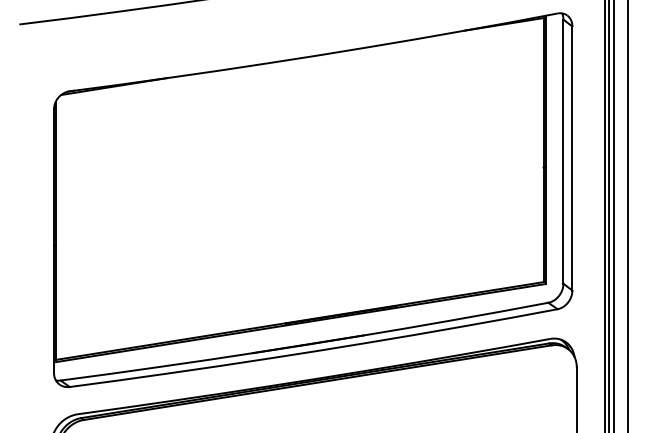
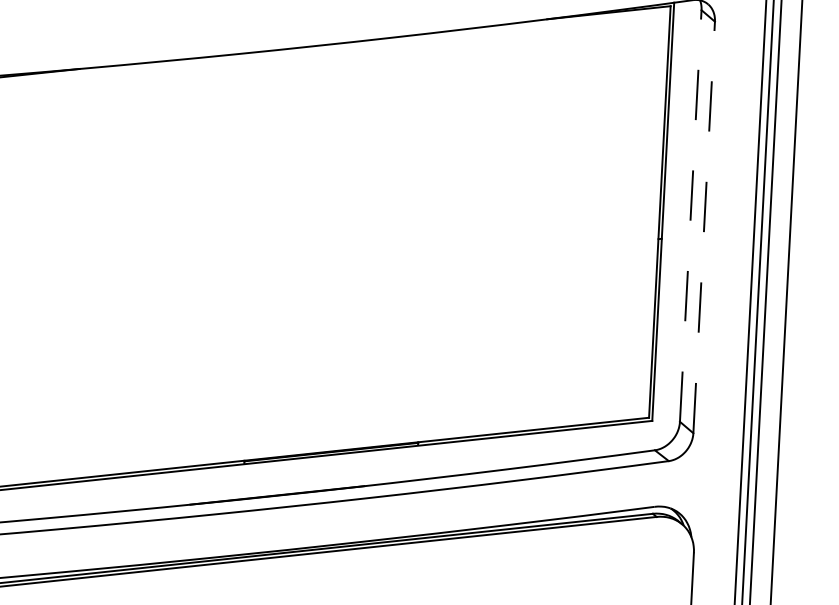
line: (563, 151) -> (690, 215), solid -> dashed
line: (572, 158) -> (704, 227), solid -> dashed

